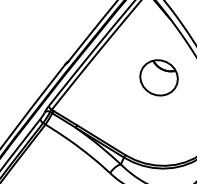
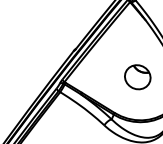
part: (158, 78) -> (137, 77), moved

